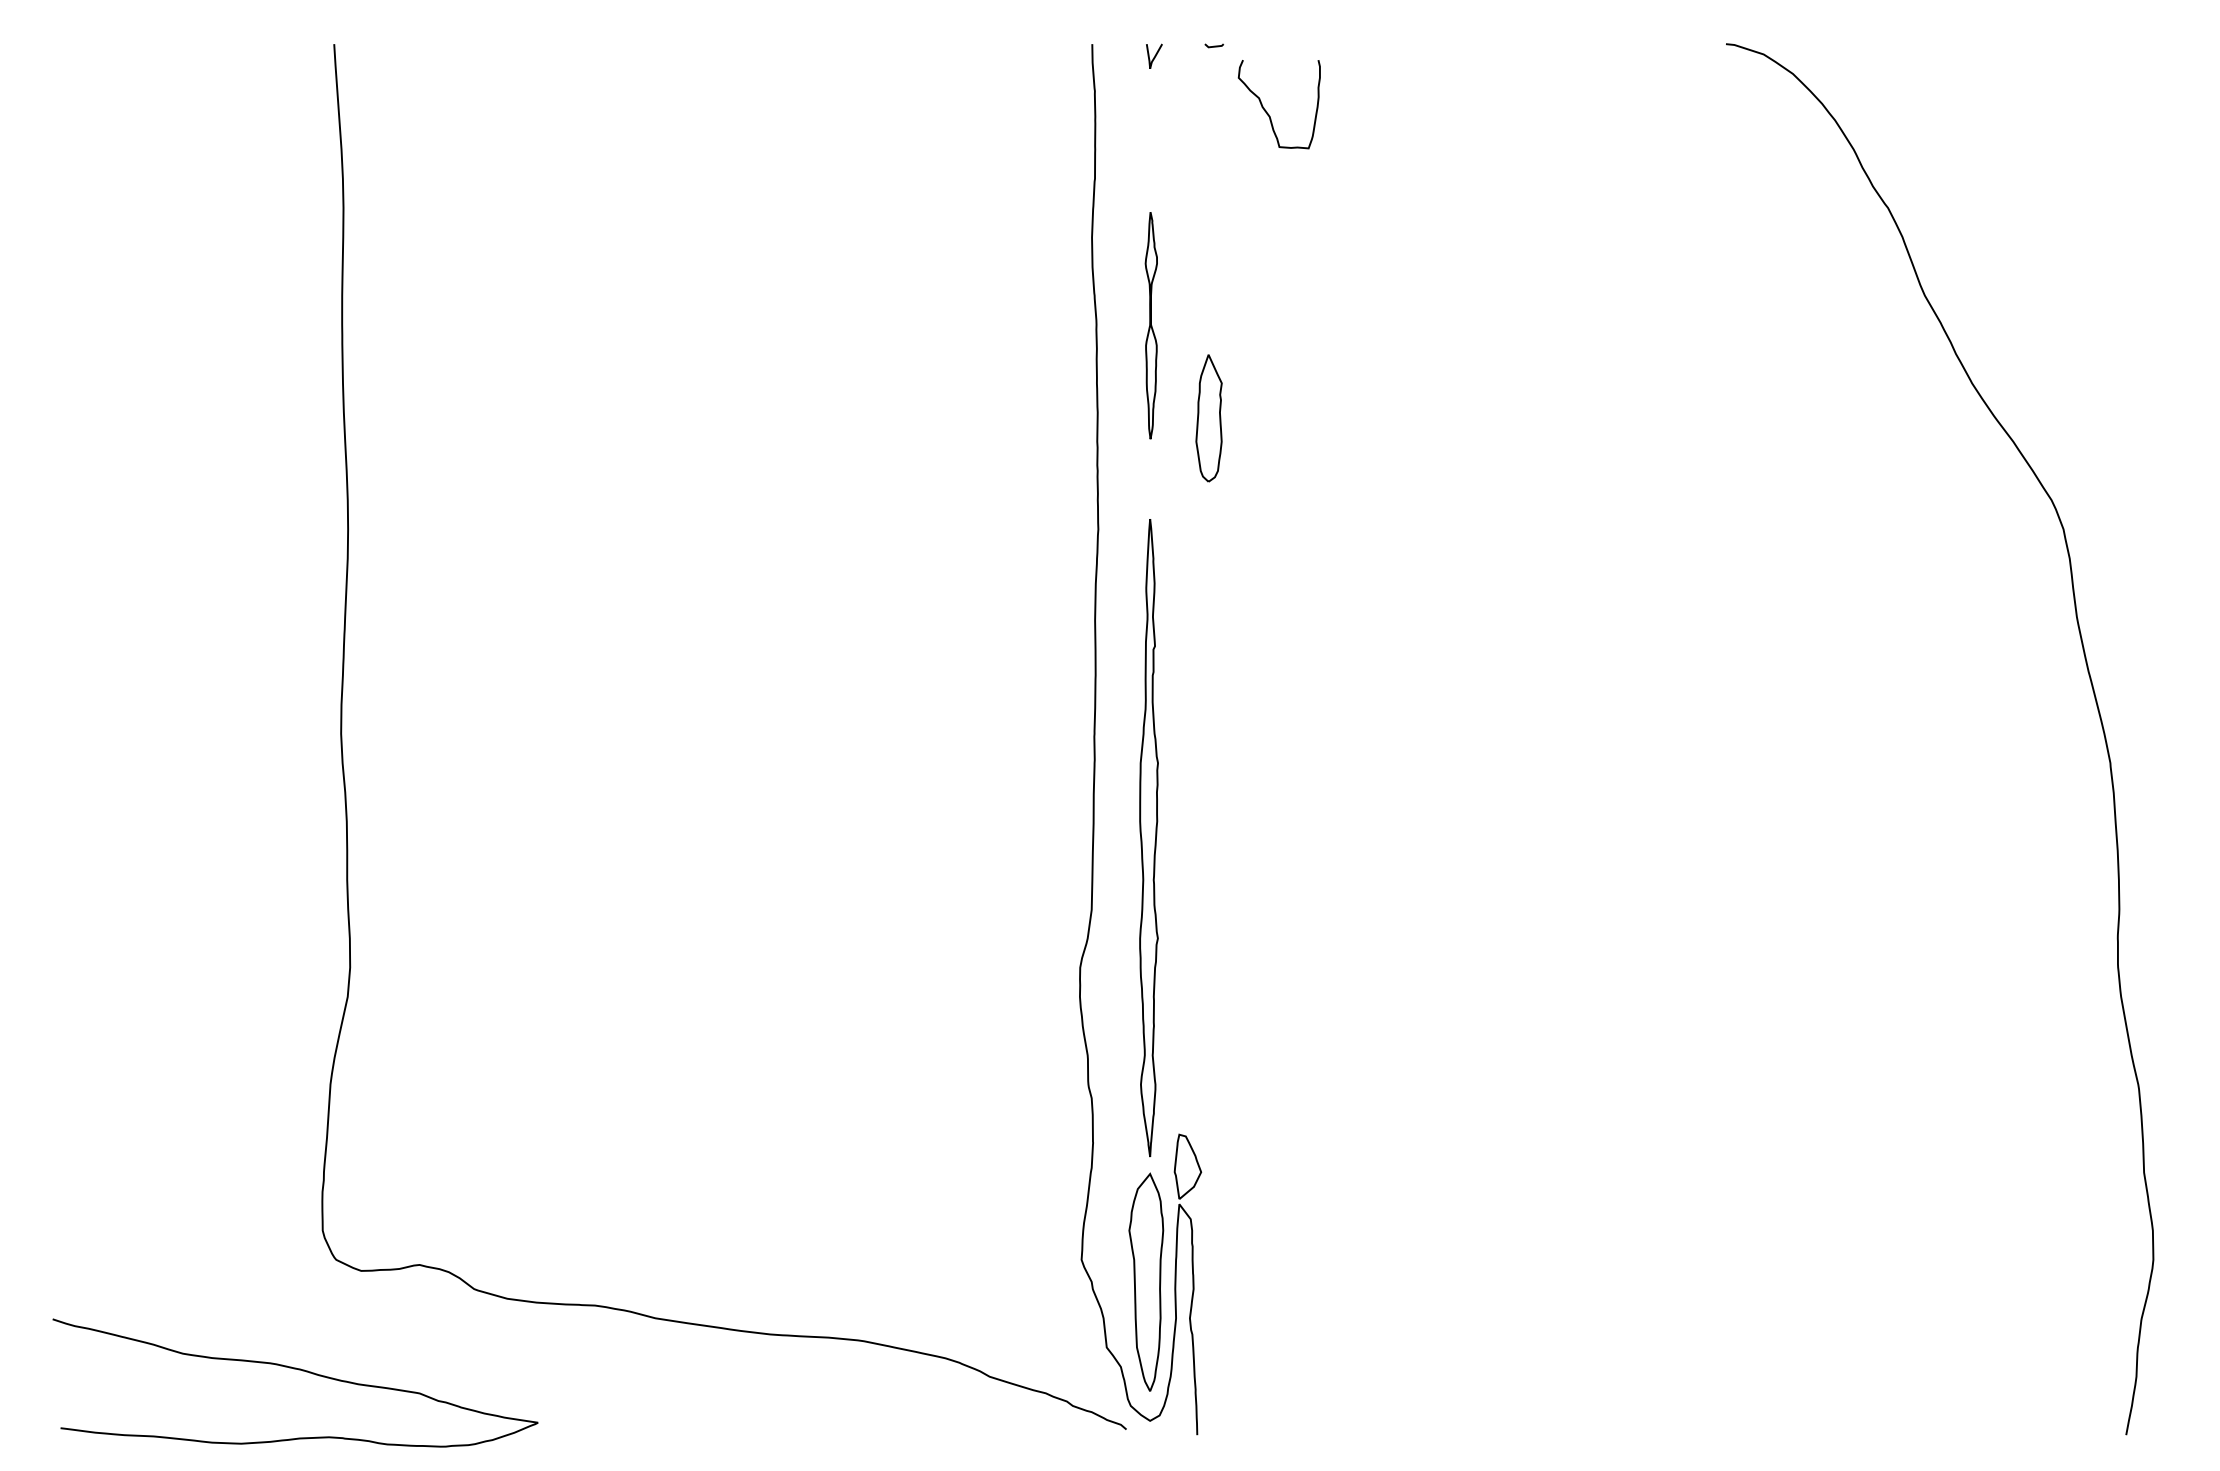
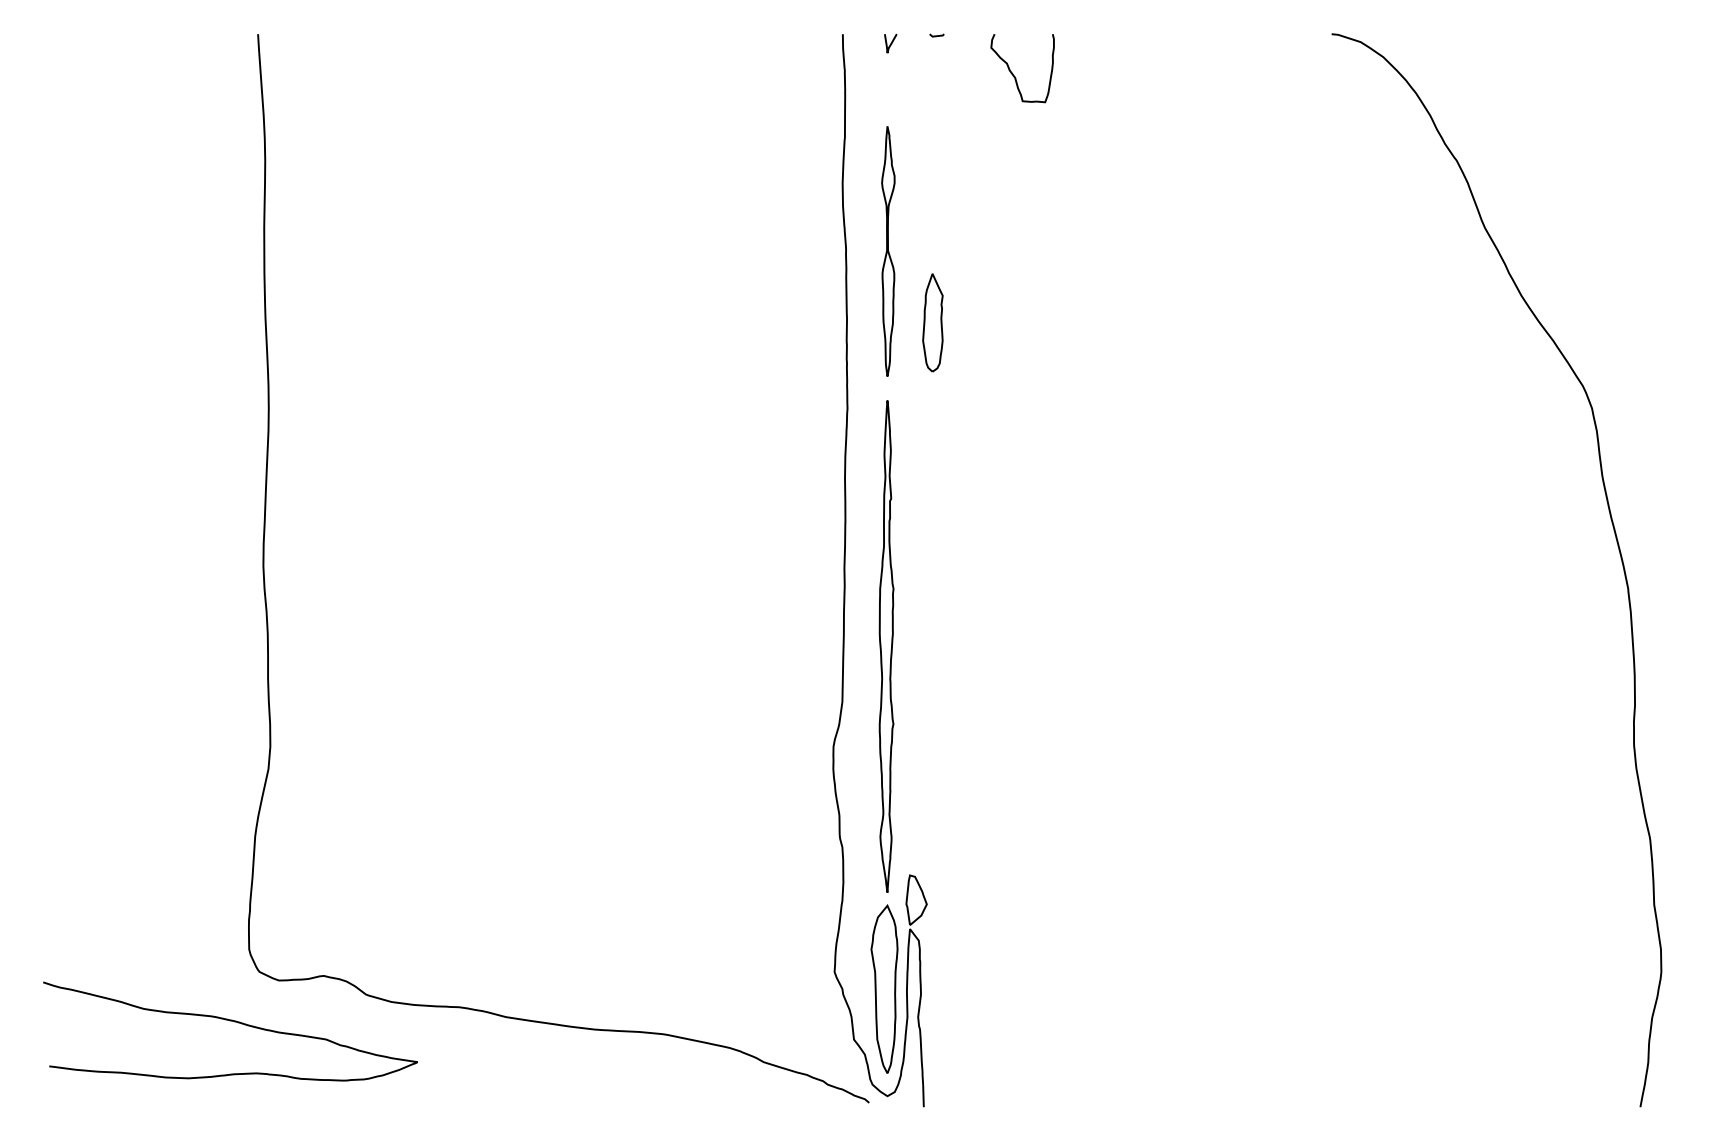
curve: (1266, 110) -> (1012, 73), moved
part: (1151, 325) -> (888, 251), size x1.43
curve: (298, 1370) -> (232, 1021), moved

